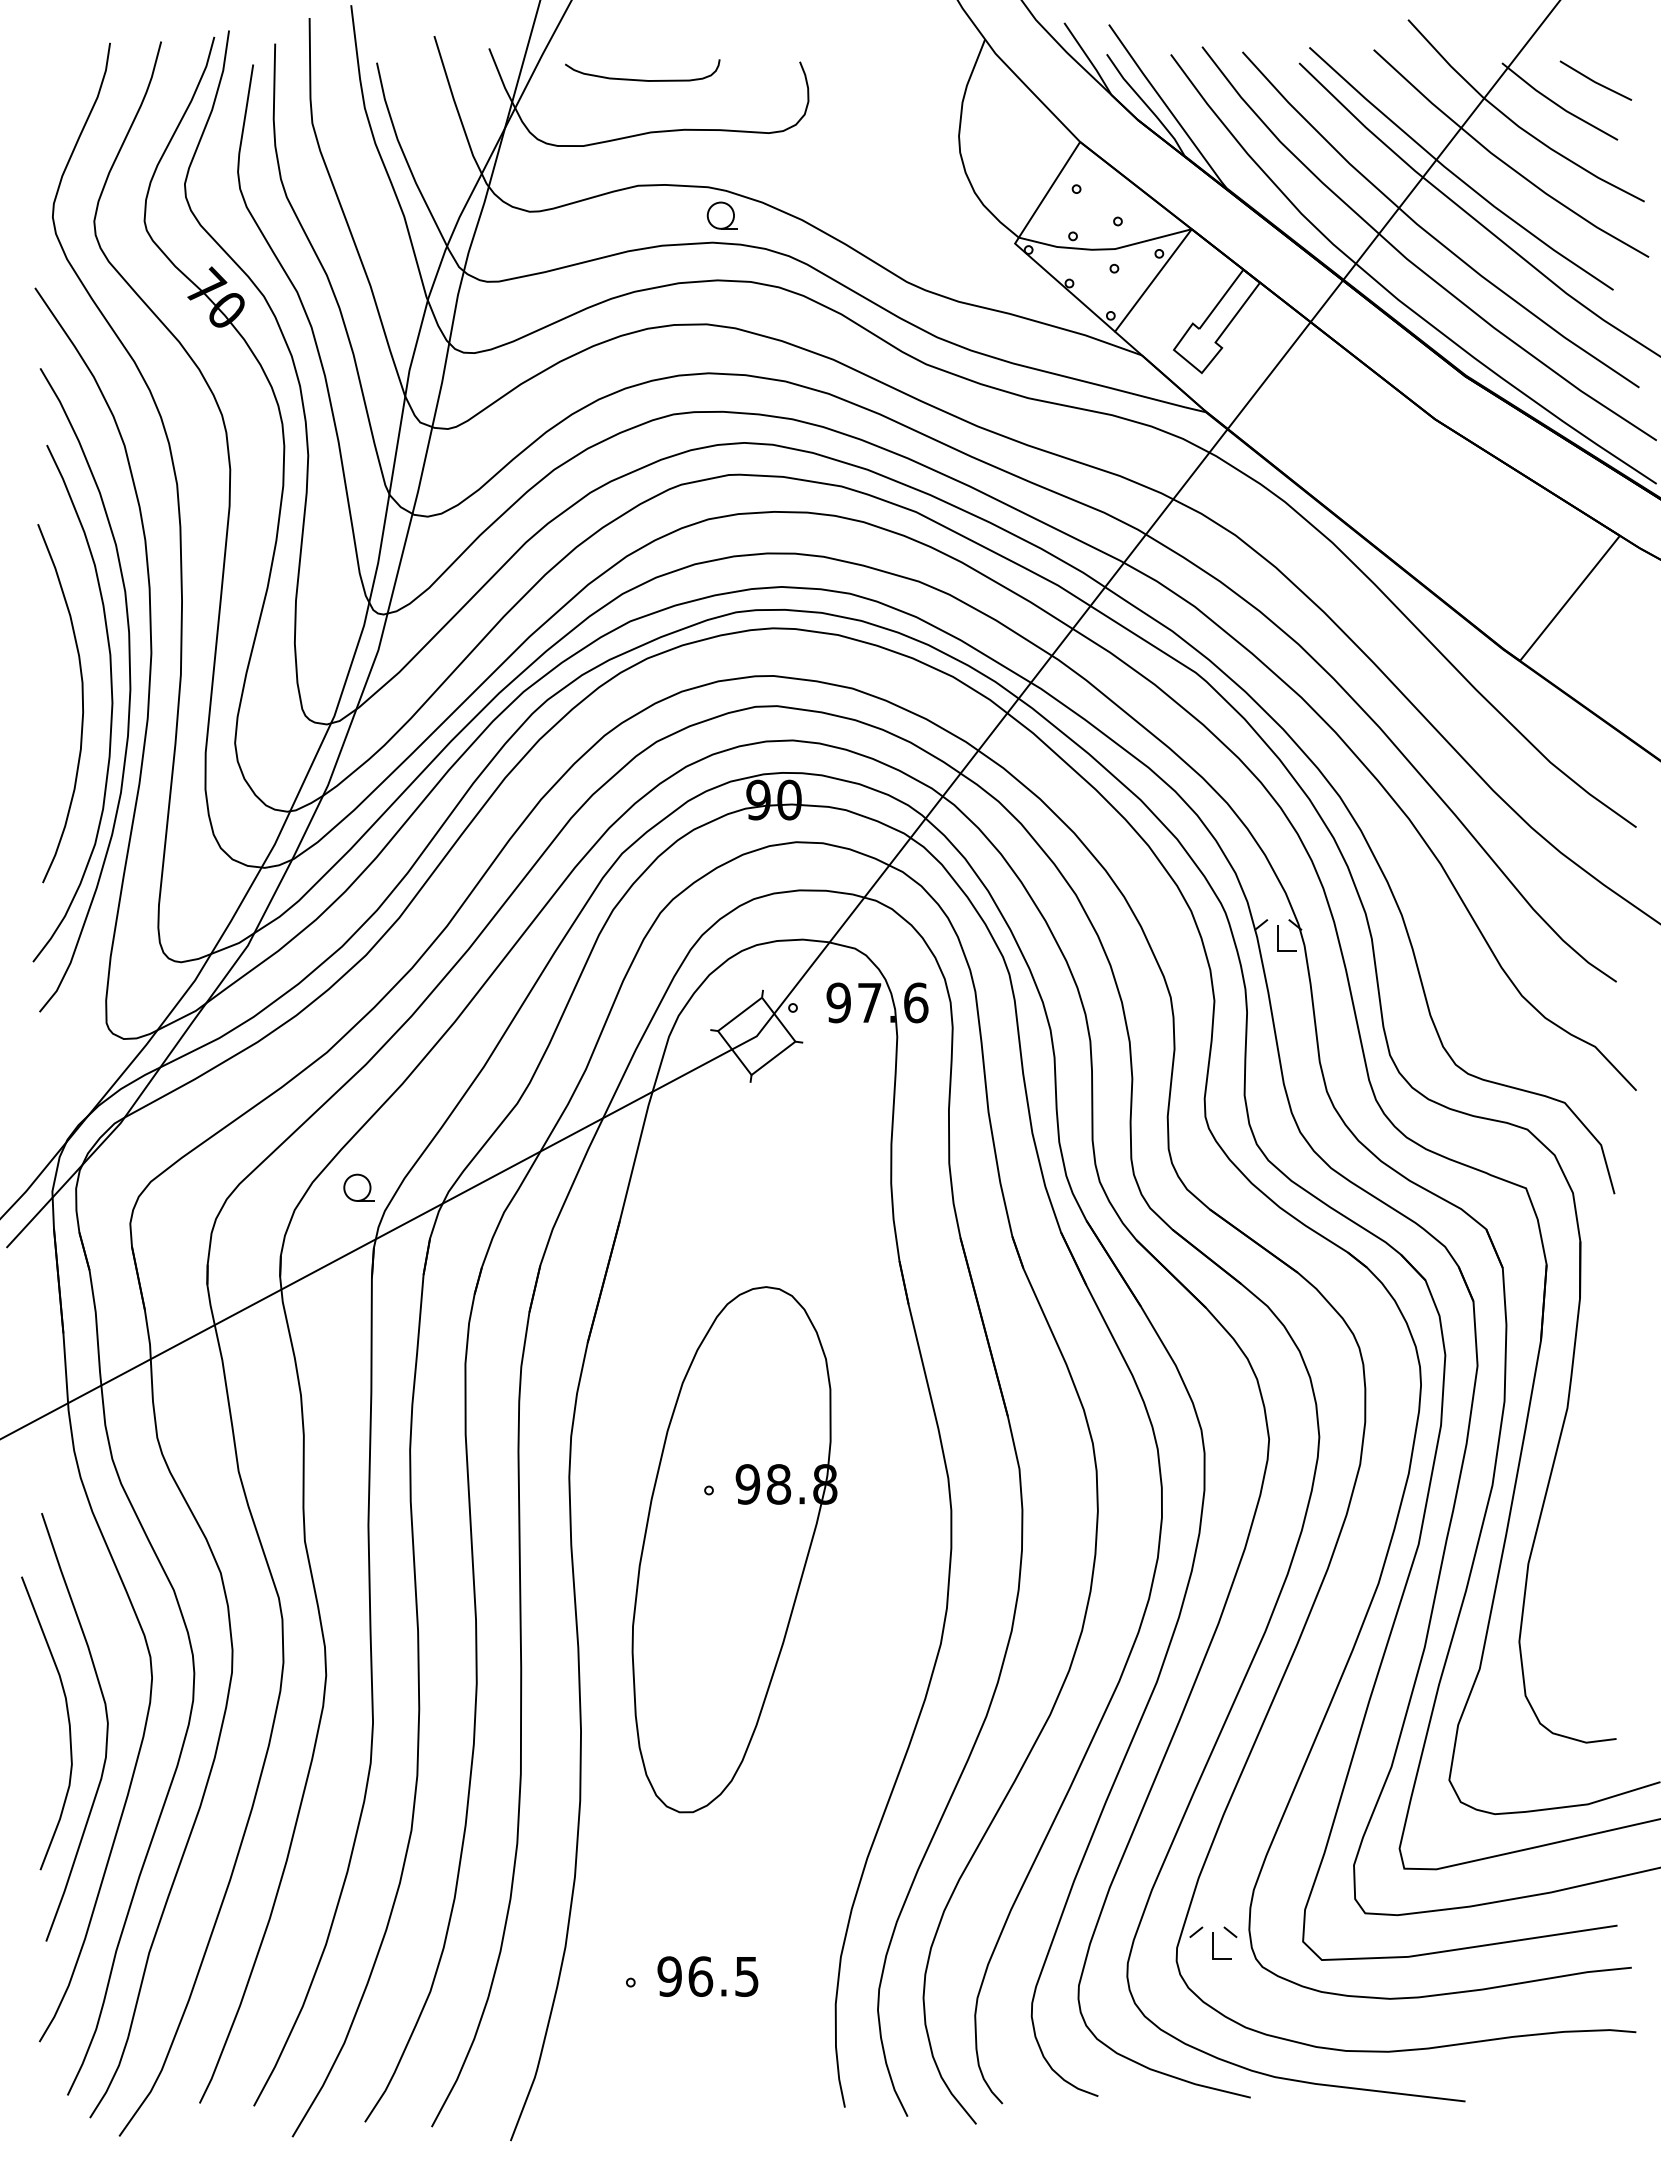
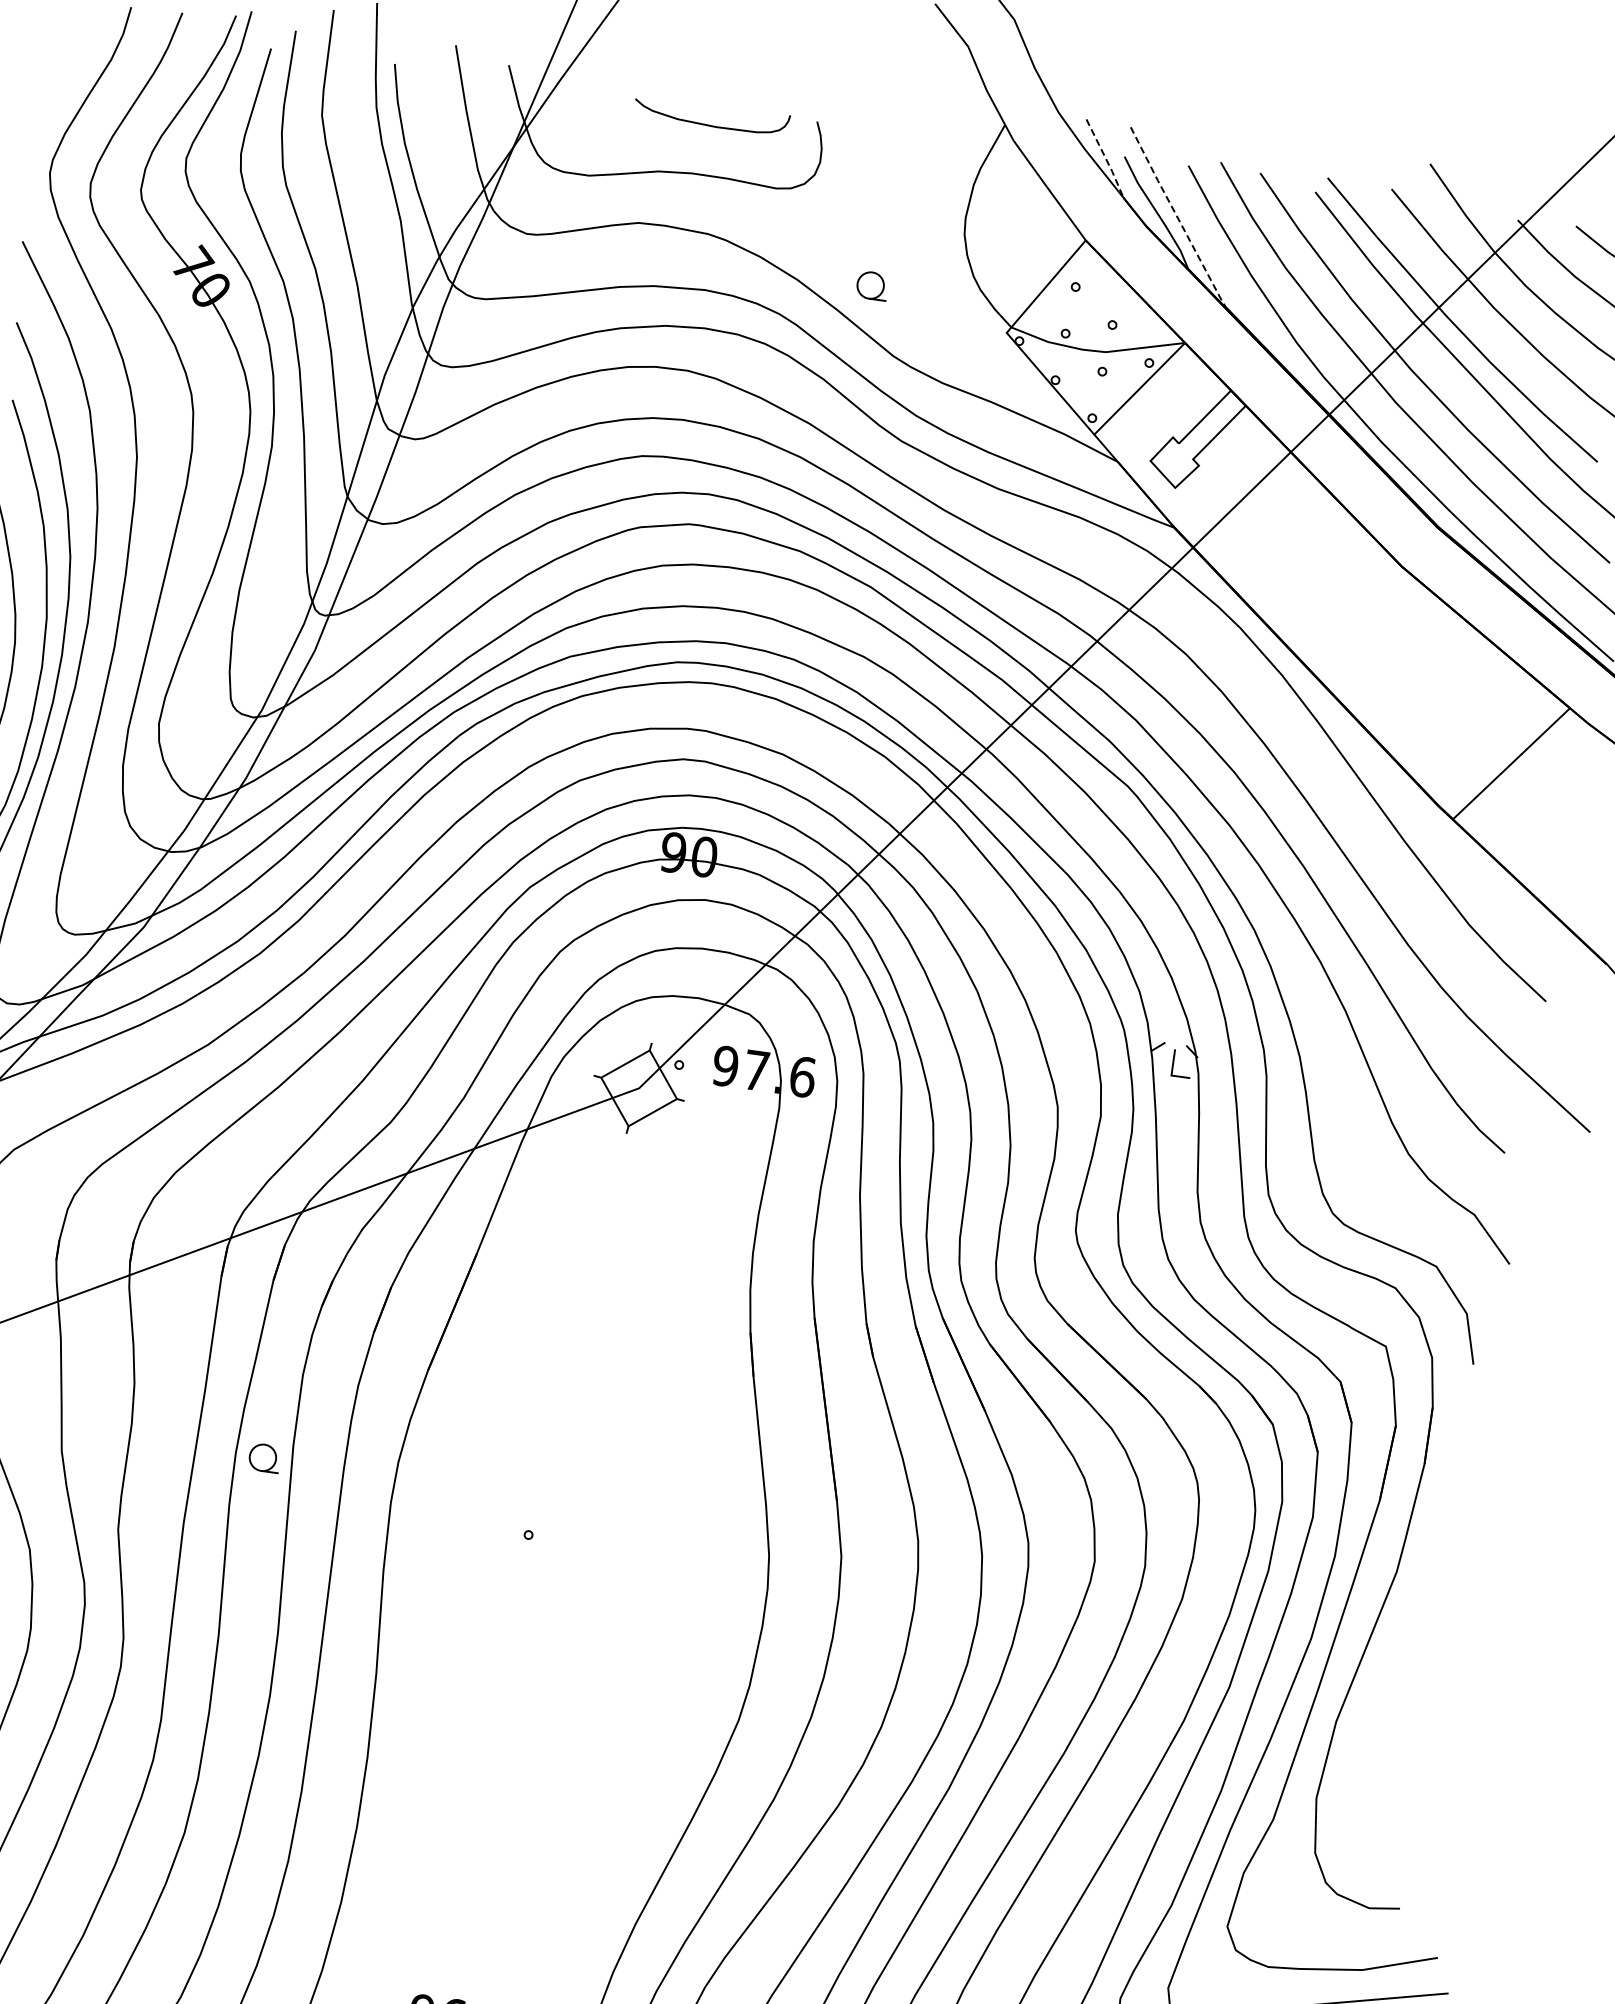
line: (1088, 59) -> (1105, 159), solid -> dashed
curve: (642, 79) -> (710, 124), moved
line: (1167, 107) -> (1177, 218), solid -> dashed
part: (721, 215) -> (871, 285), moved
part: (358, 1187) -> (264, 1457), moved
part: (734, 1549) -> (545, 1597), removed

